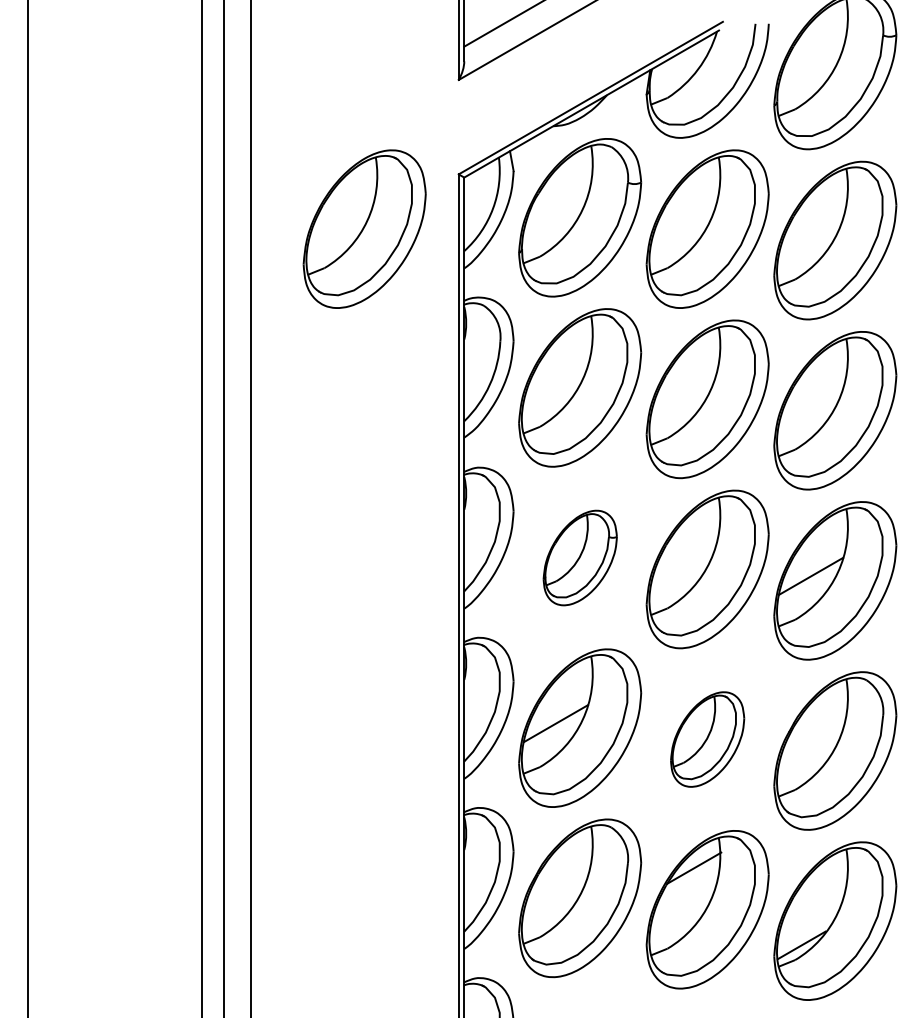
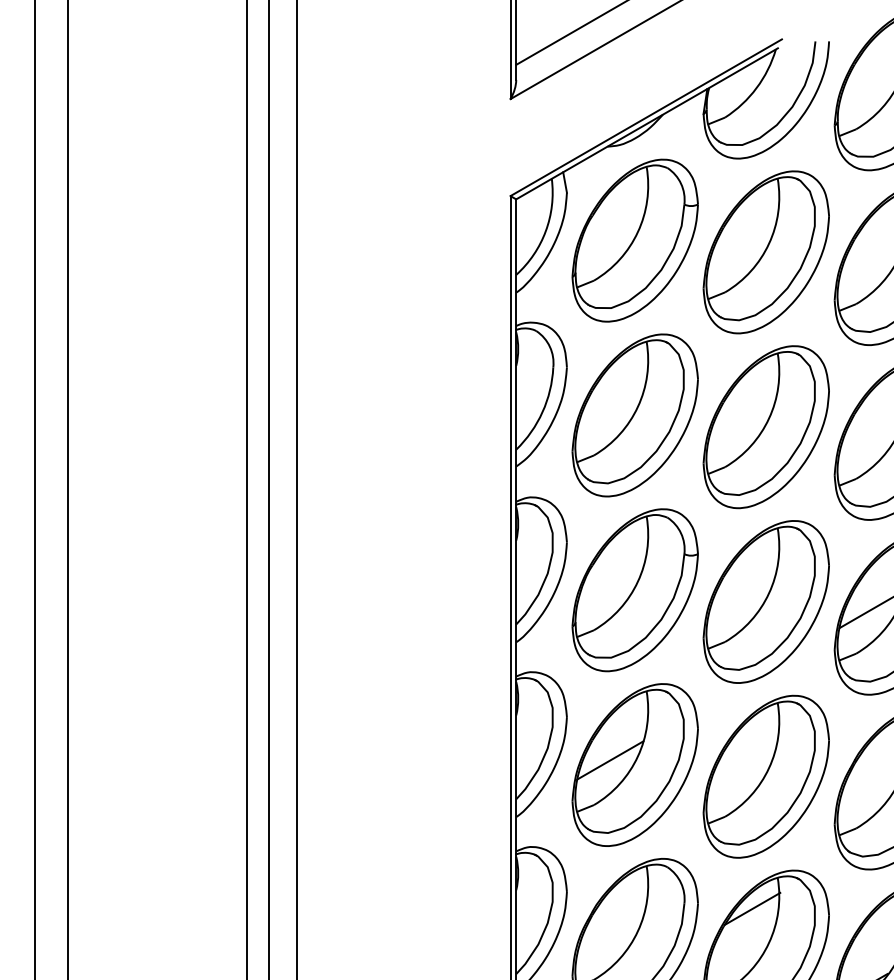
part: (364, 228) -> (413, 251), removed
part: (580, 557) -> (635, 589), size x1.67
part: (707, 739) -> (766, 776), size x1.67

